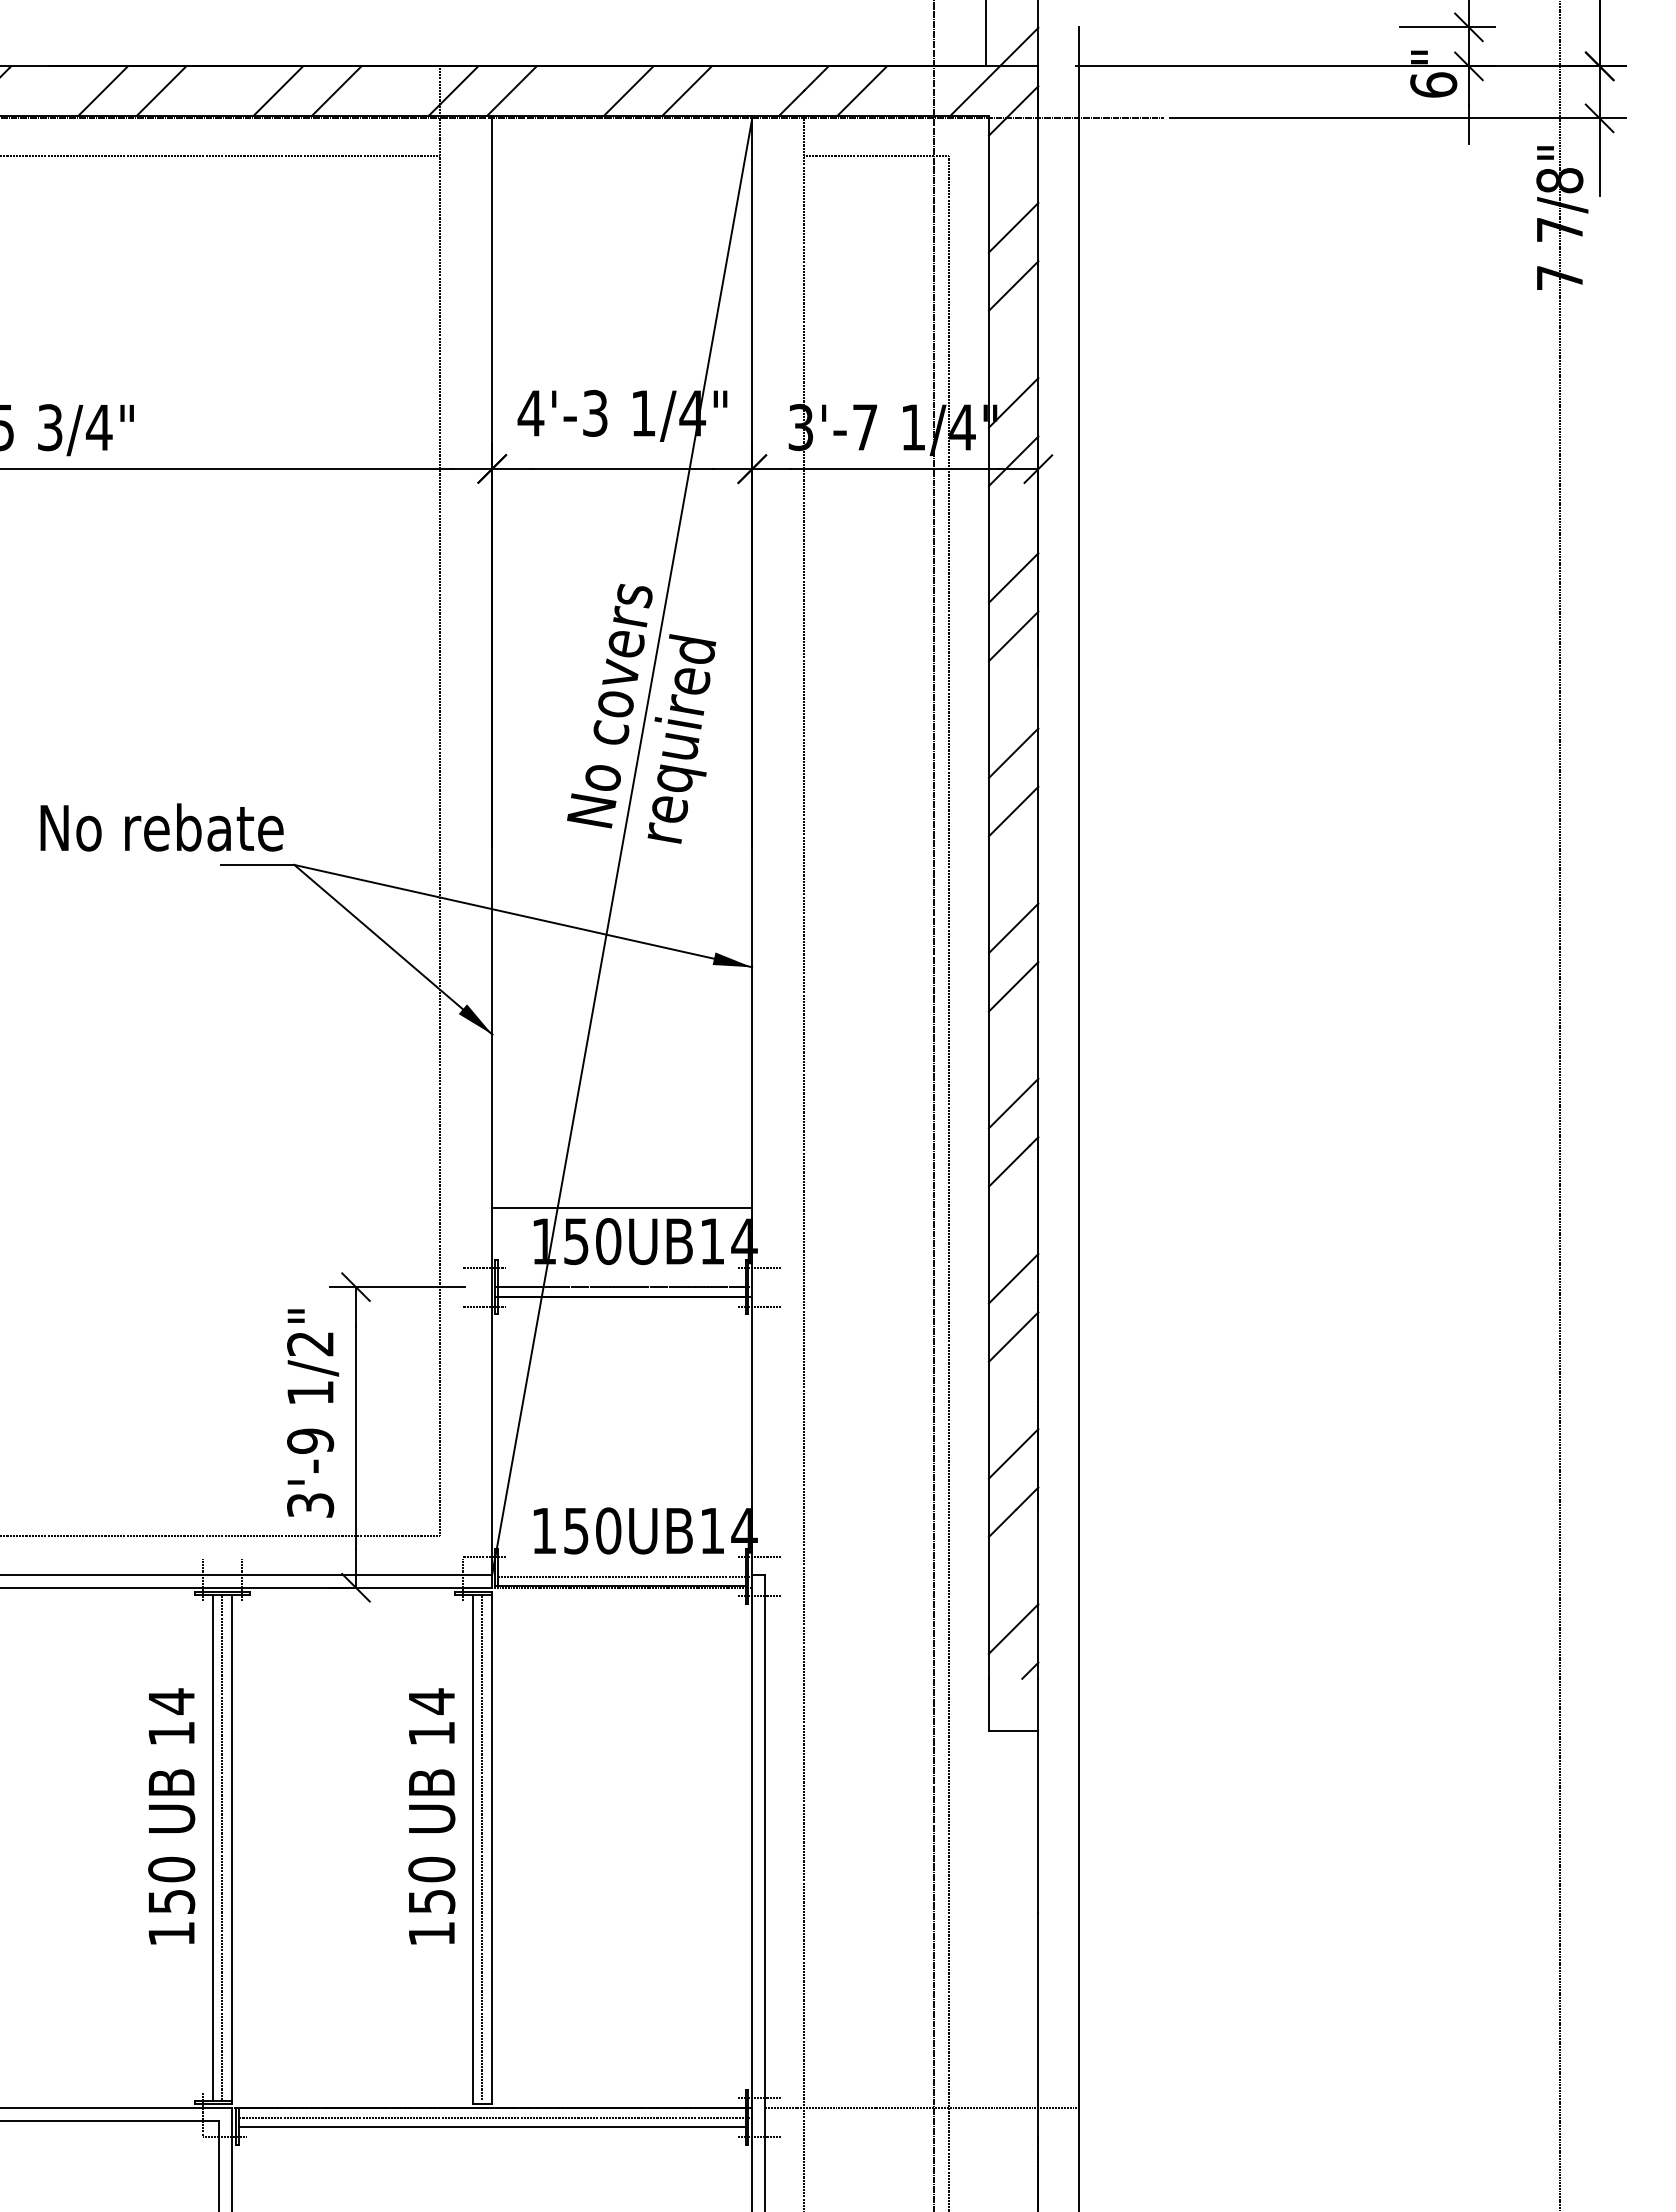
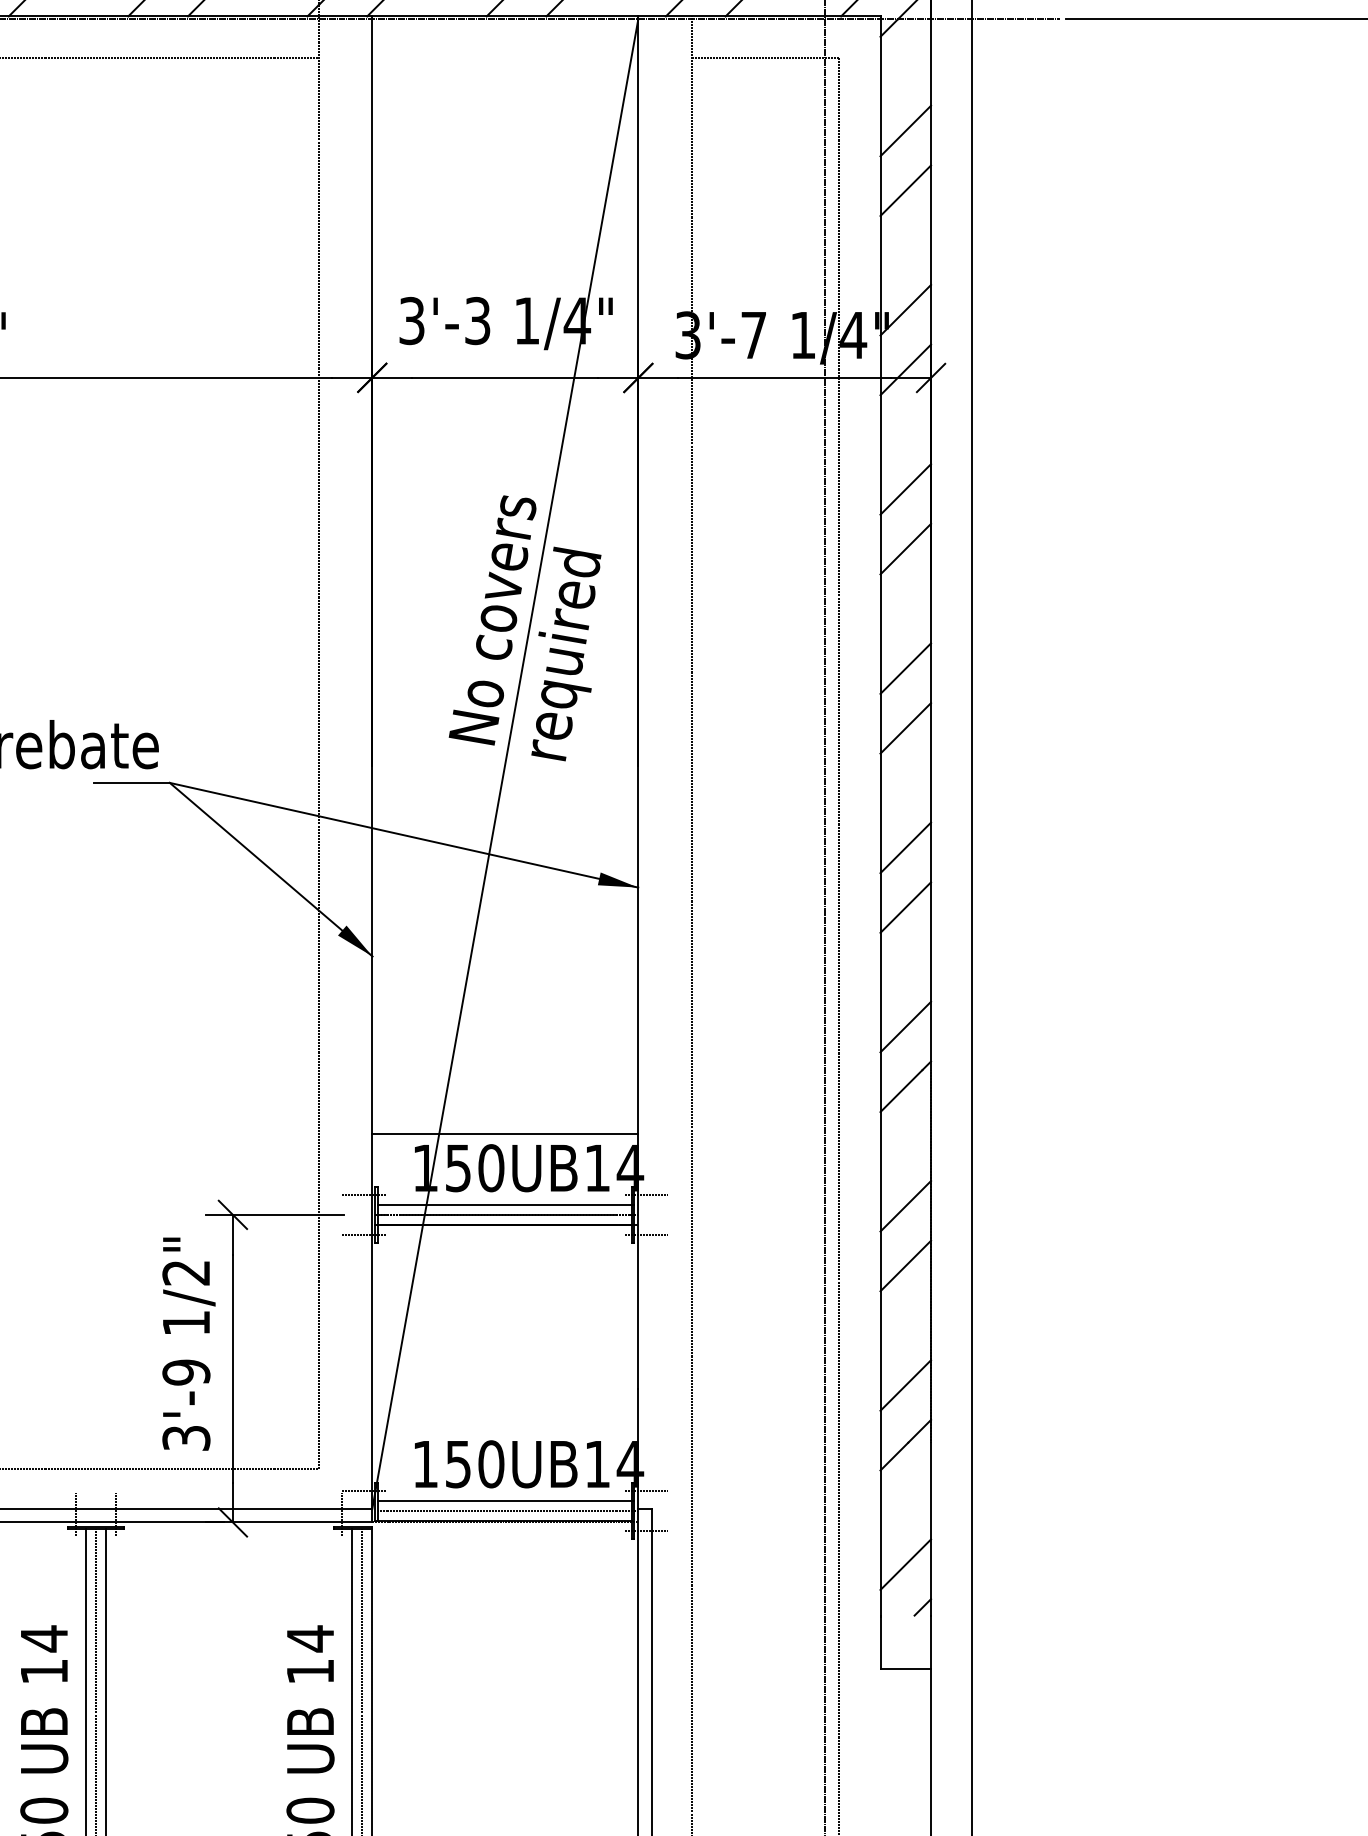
text: (530, 412) -> (411, 320), 4'-3 -> 3'-3
line: (622, 1277) -> (505, 1205), added
line: (622, 1566) -> (505, 1500), added

